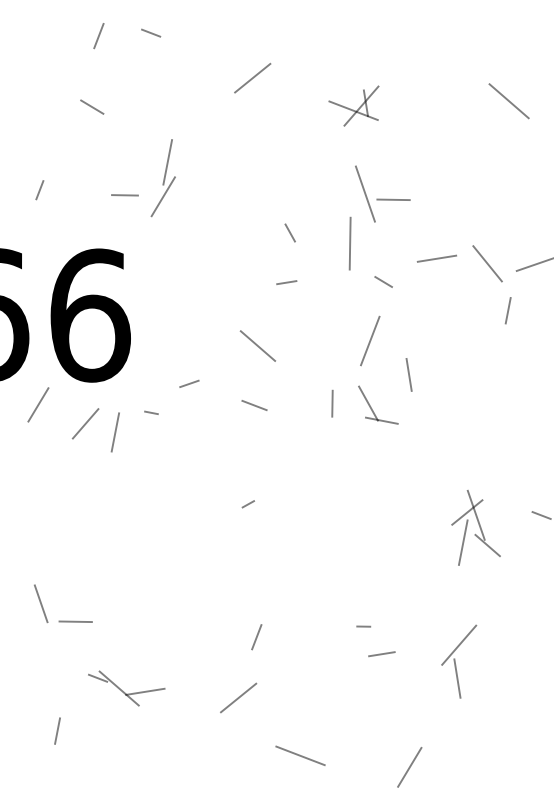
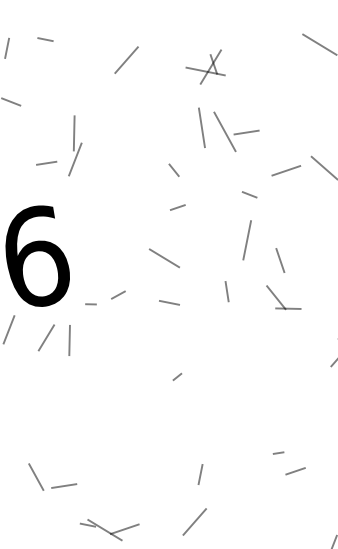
line: (350, 243) -> (202, 127), moved
part: (372, 408) -> (279, 300), moved
line: (151, 412) -> (90, 304), moved

